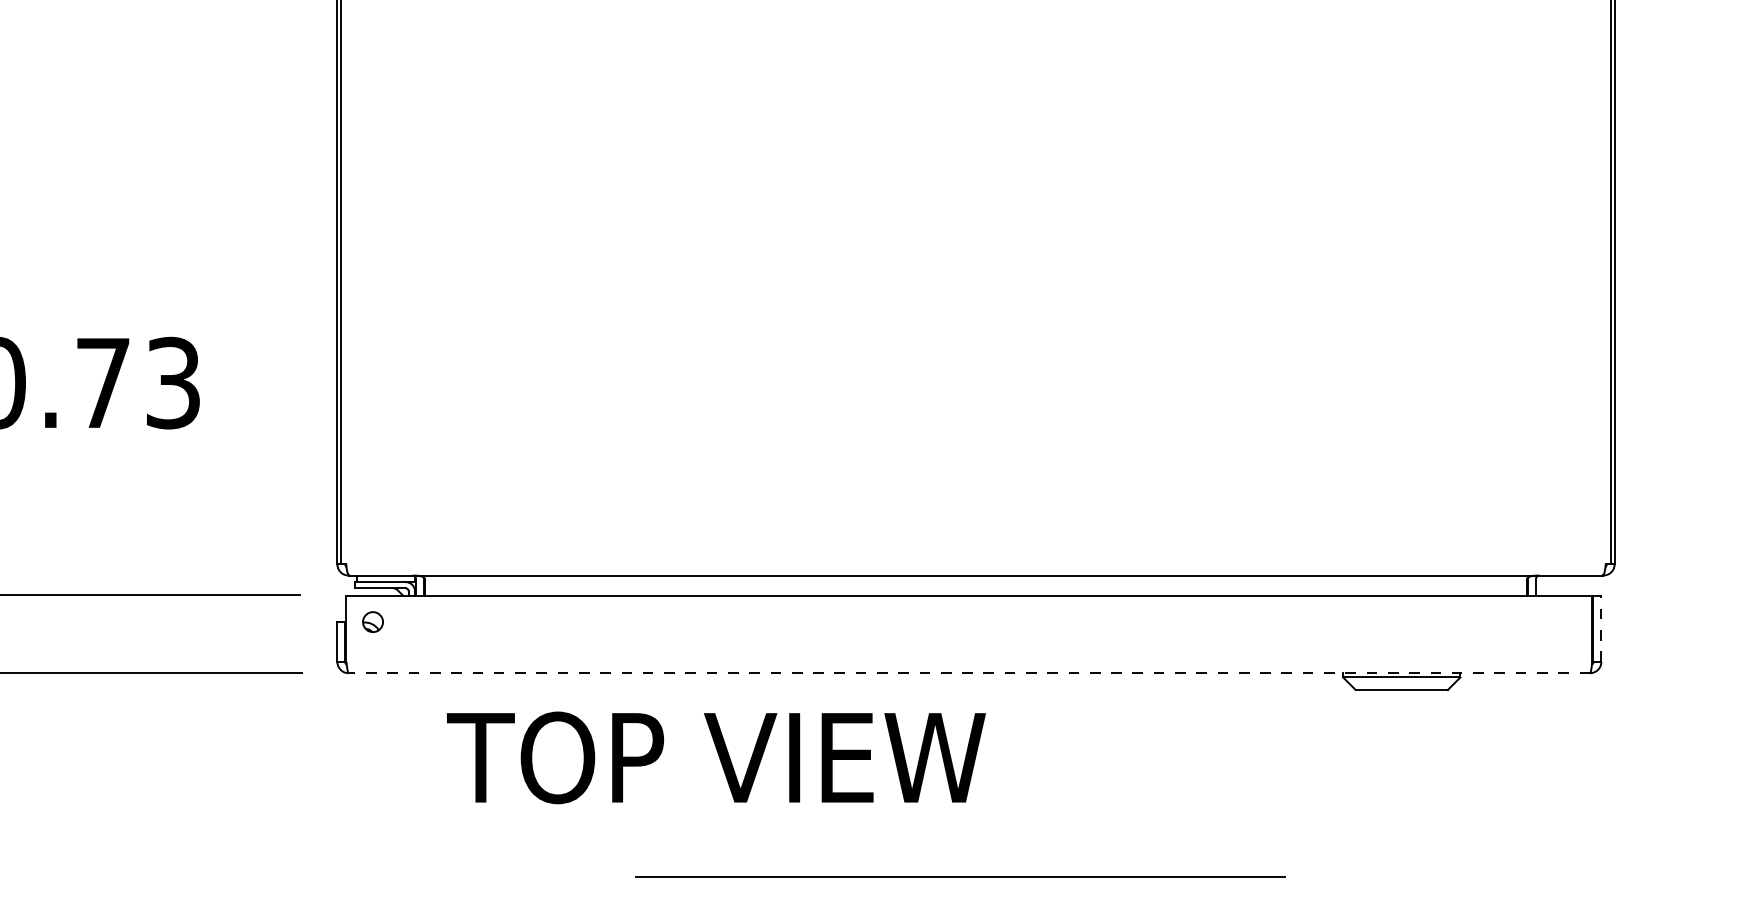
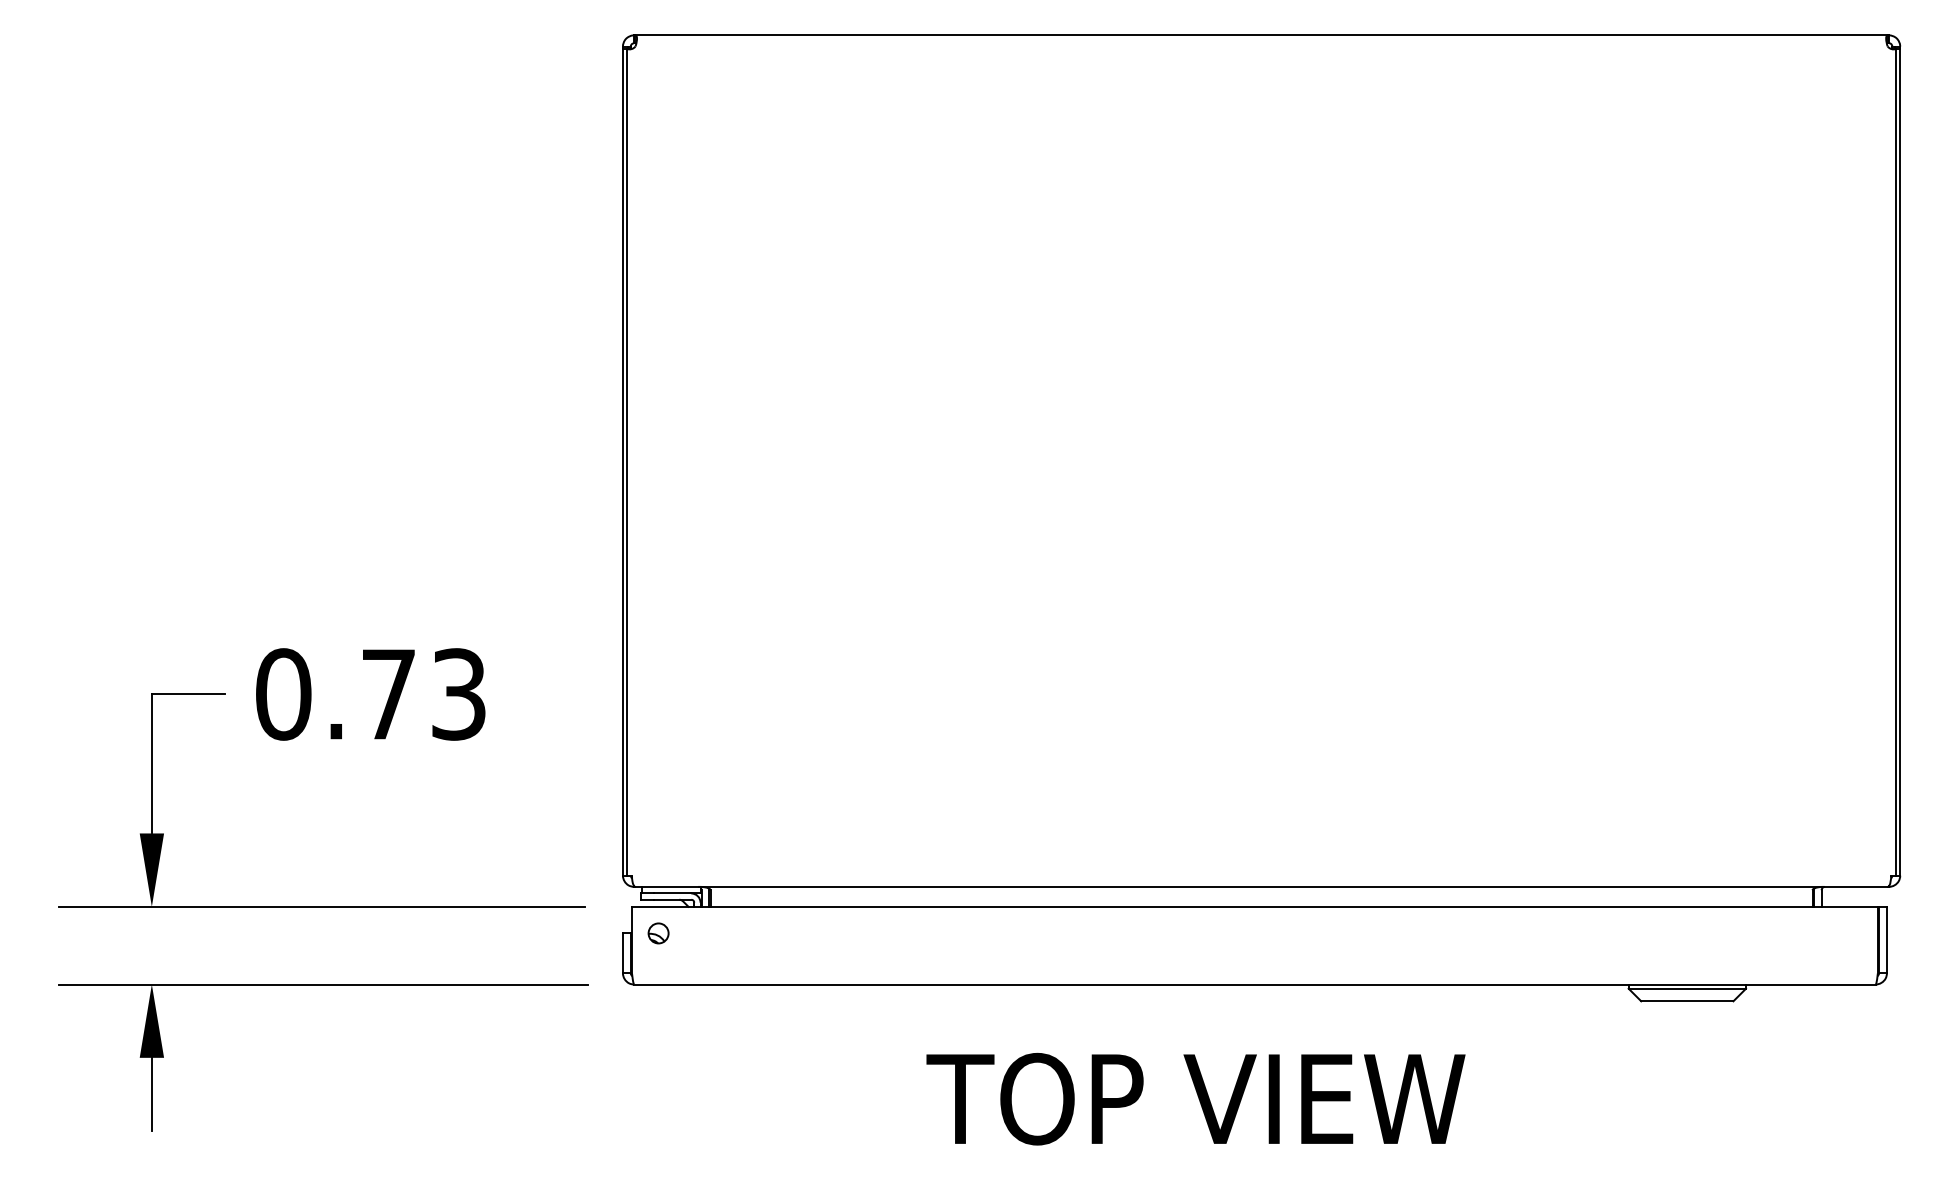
line: (1600, 628) -> (1886, 939), dashed -> solid
line: (968, 673) -> (1254, 984), dashed -> solid
text: (715, 757) -> (1195, 1098), moved

